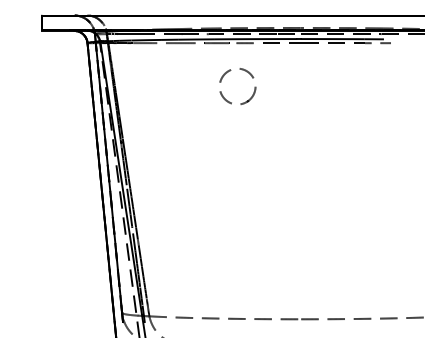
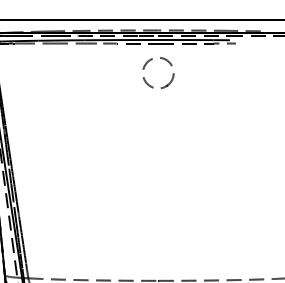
part: (224, 76) -> (147, 64), moved

